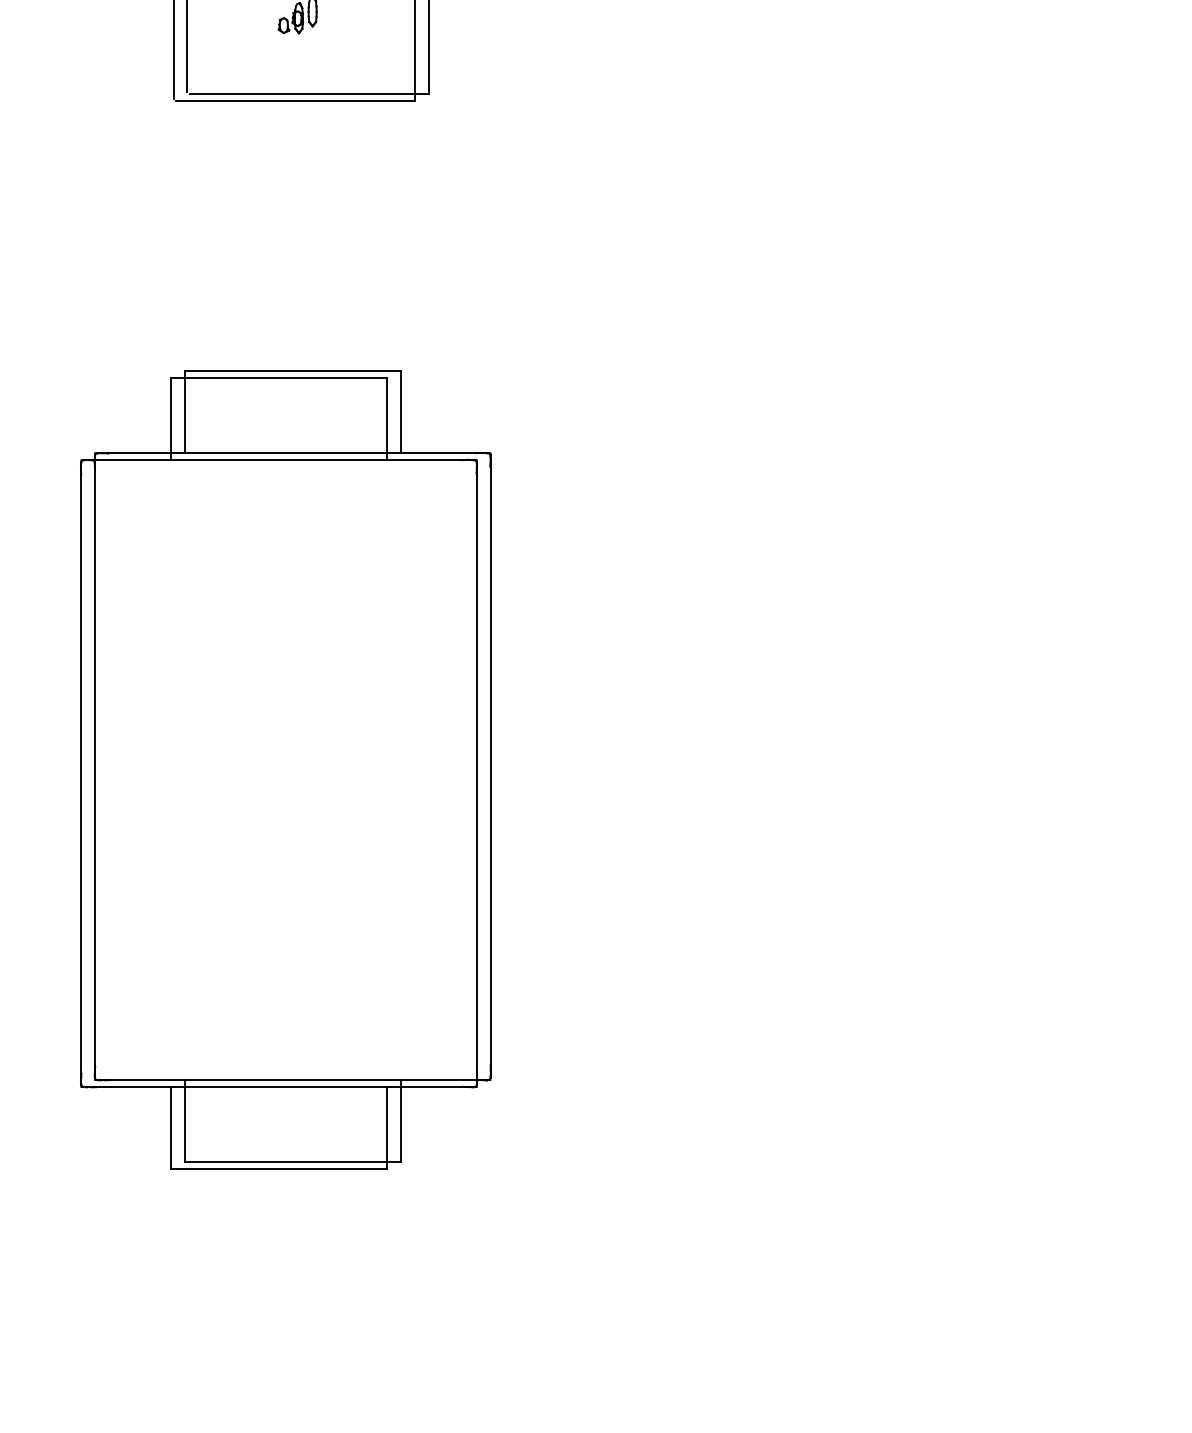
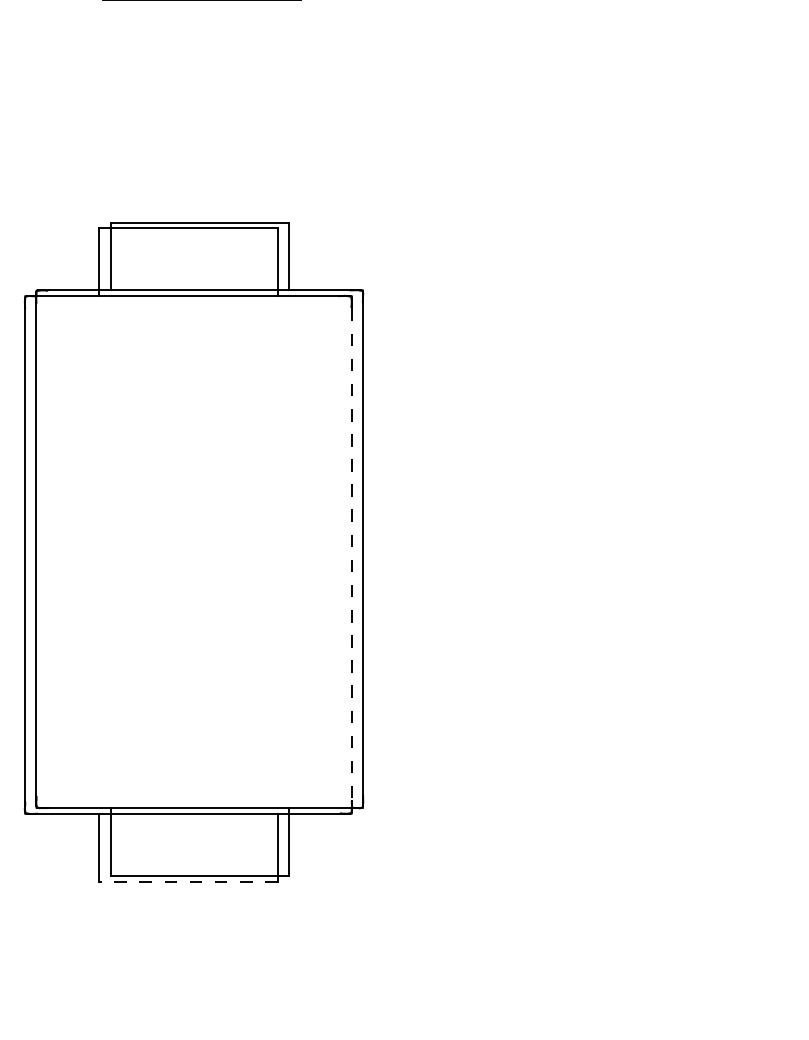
line: (476, 773) -> (351, 554), solid -> dashed
line: (278, 1169) -> (187, 881), solid -> dashed

